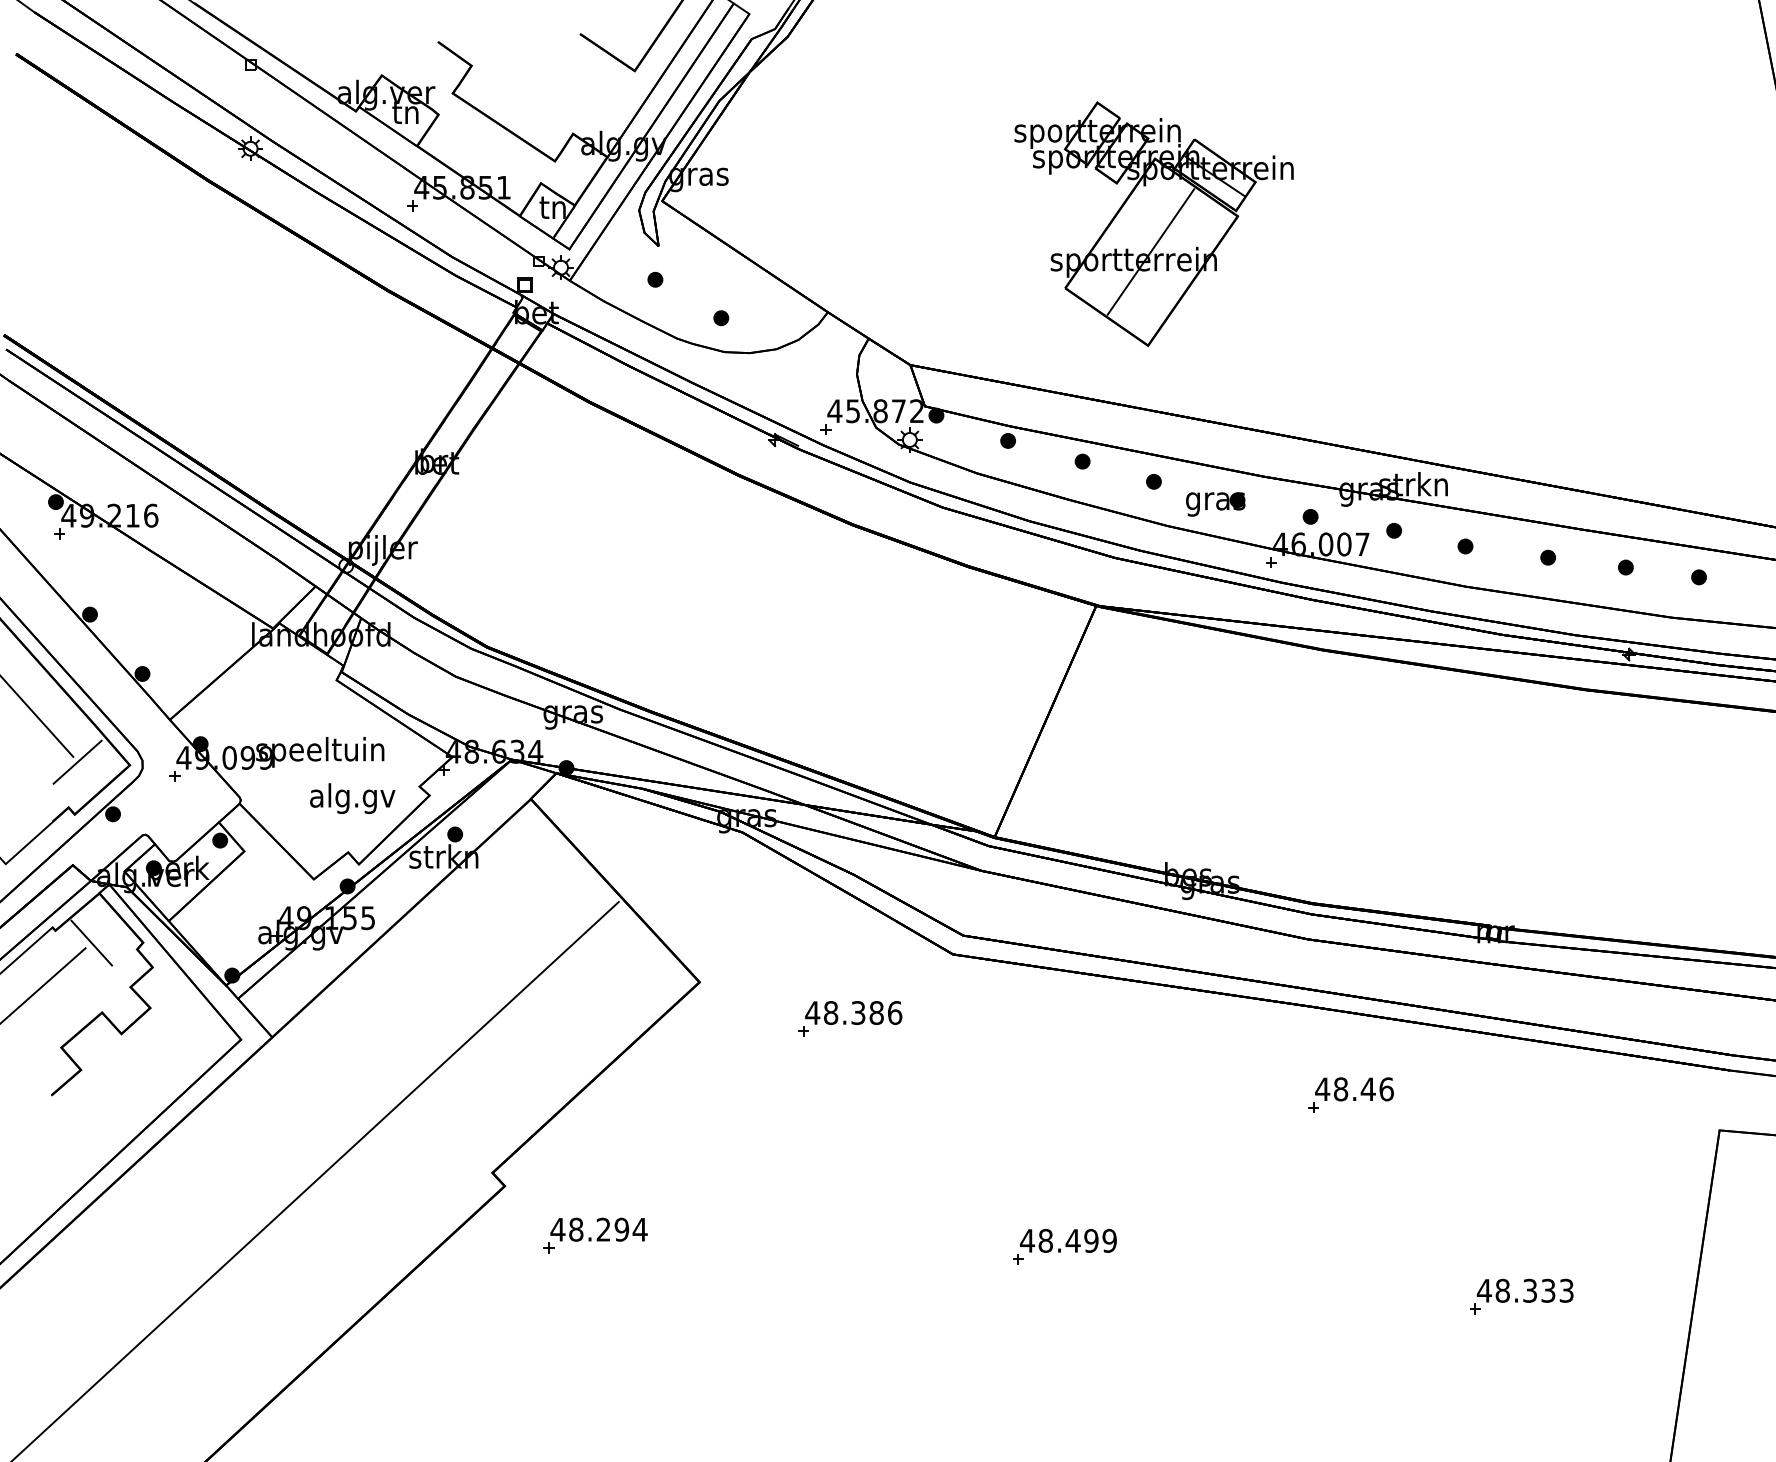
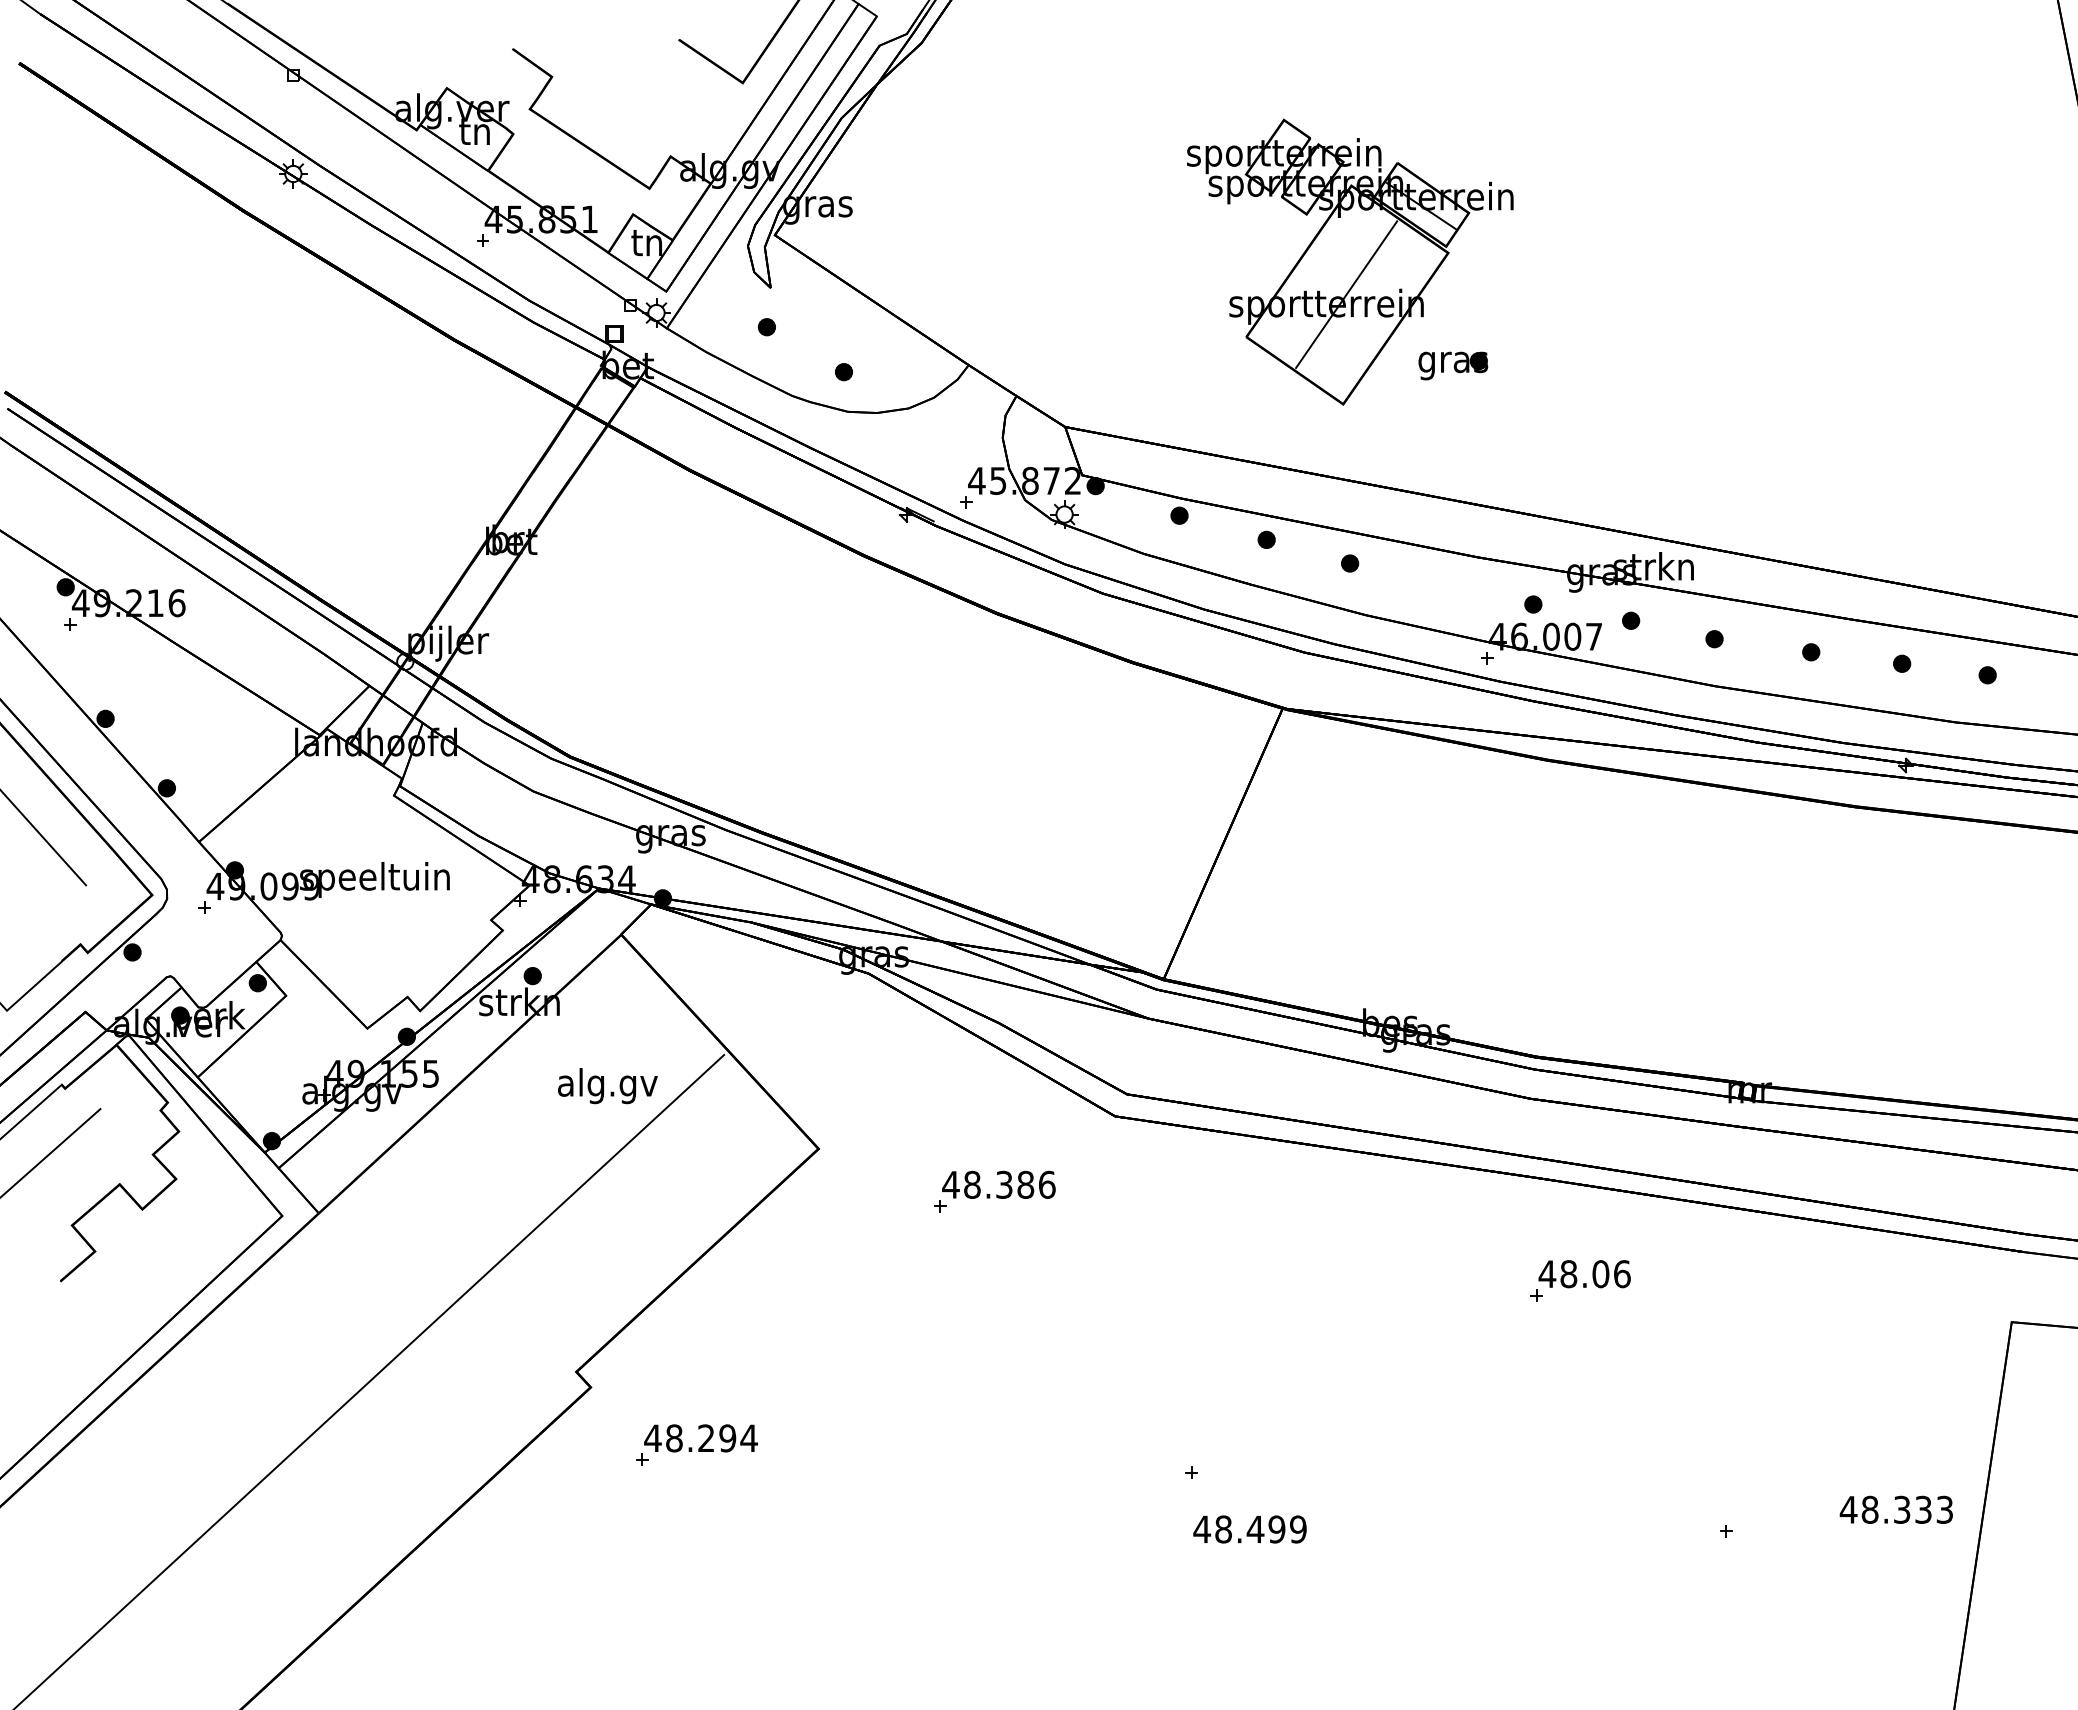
part: (1215, 504) -> (1453, 365), moved
line: (77, 762) -> (91, 891), removed
text: (352, 798) -> (607, 1086), moved
line: (91, 942) -> (107, 1102), removed
text: (1368, 1089) -> (1600, 1274), 48.46 -> 48.06
text: (1067, 1240) -> (1249, 1529), moved
text: (1524, 1290) -> (1895, 1509), moved

